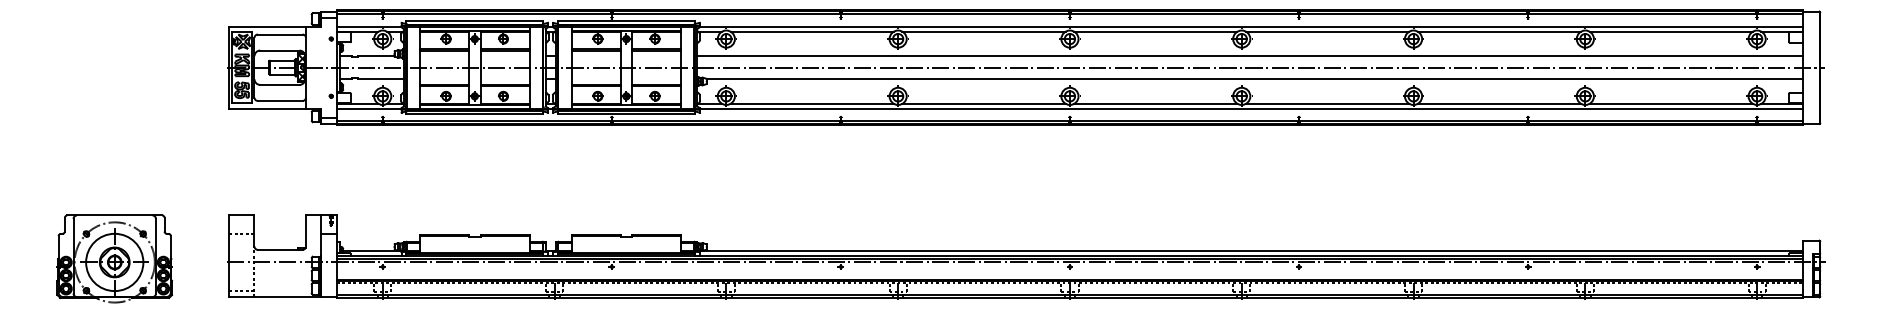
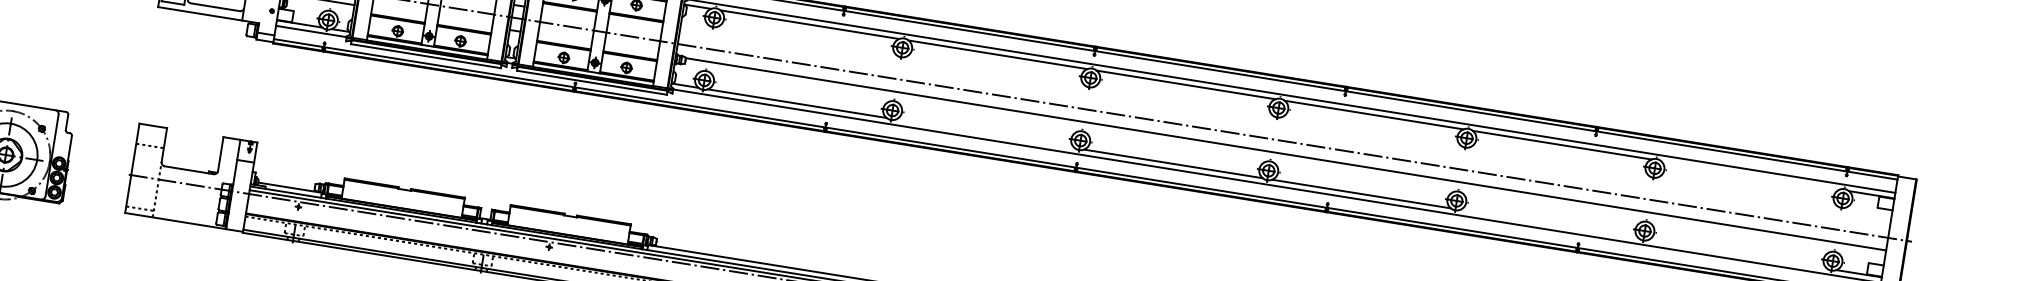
line: (1670, 31) -> (1749, 174), removed
line: (1249, 56) -> (1284, 128), removed
line: (983, 103) -> (984, 133), removed
line: (1499, 103) -> (1549, 223), removed
line: (1670, 103) -> (1736, 253), removed

